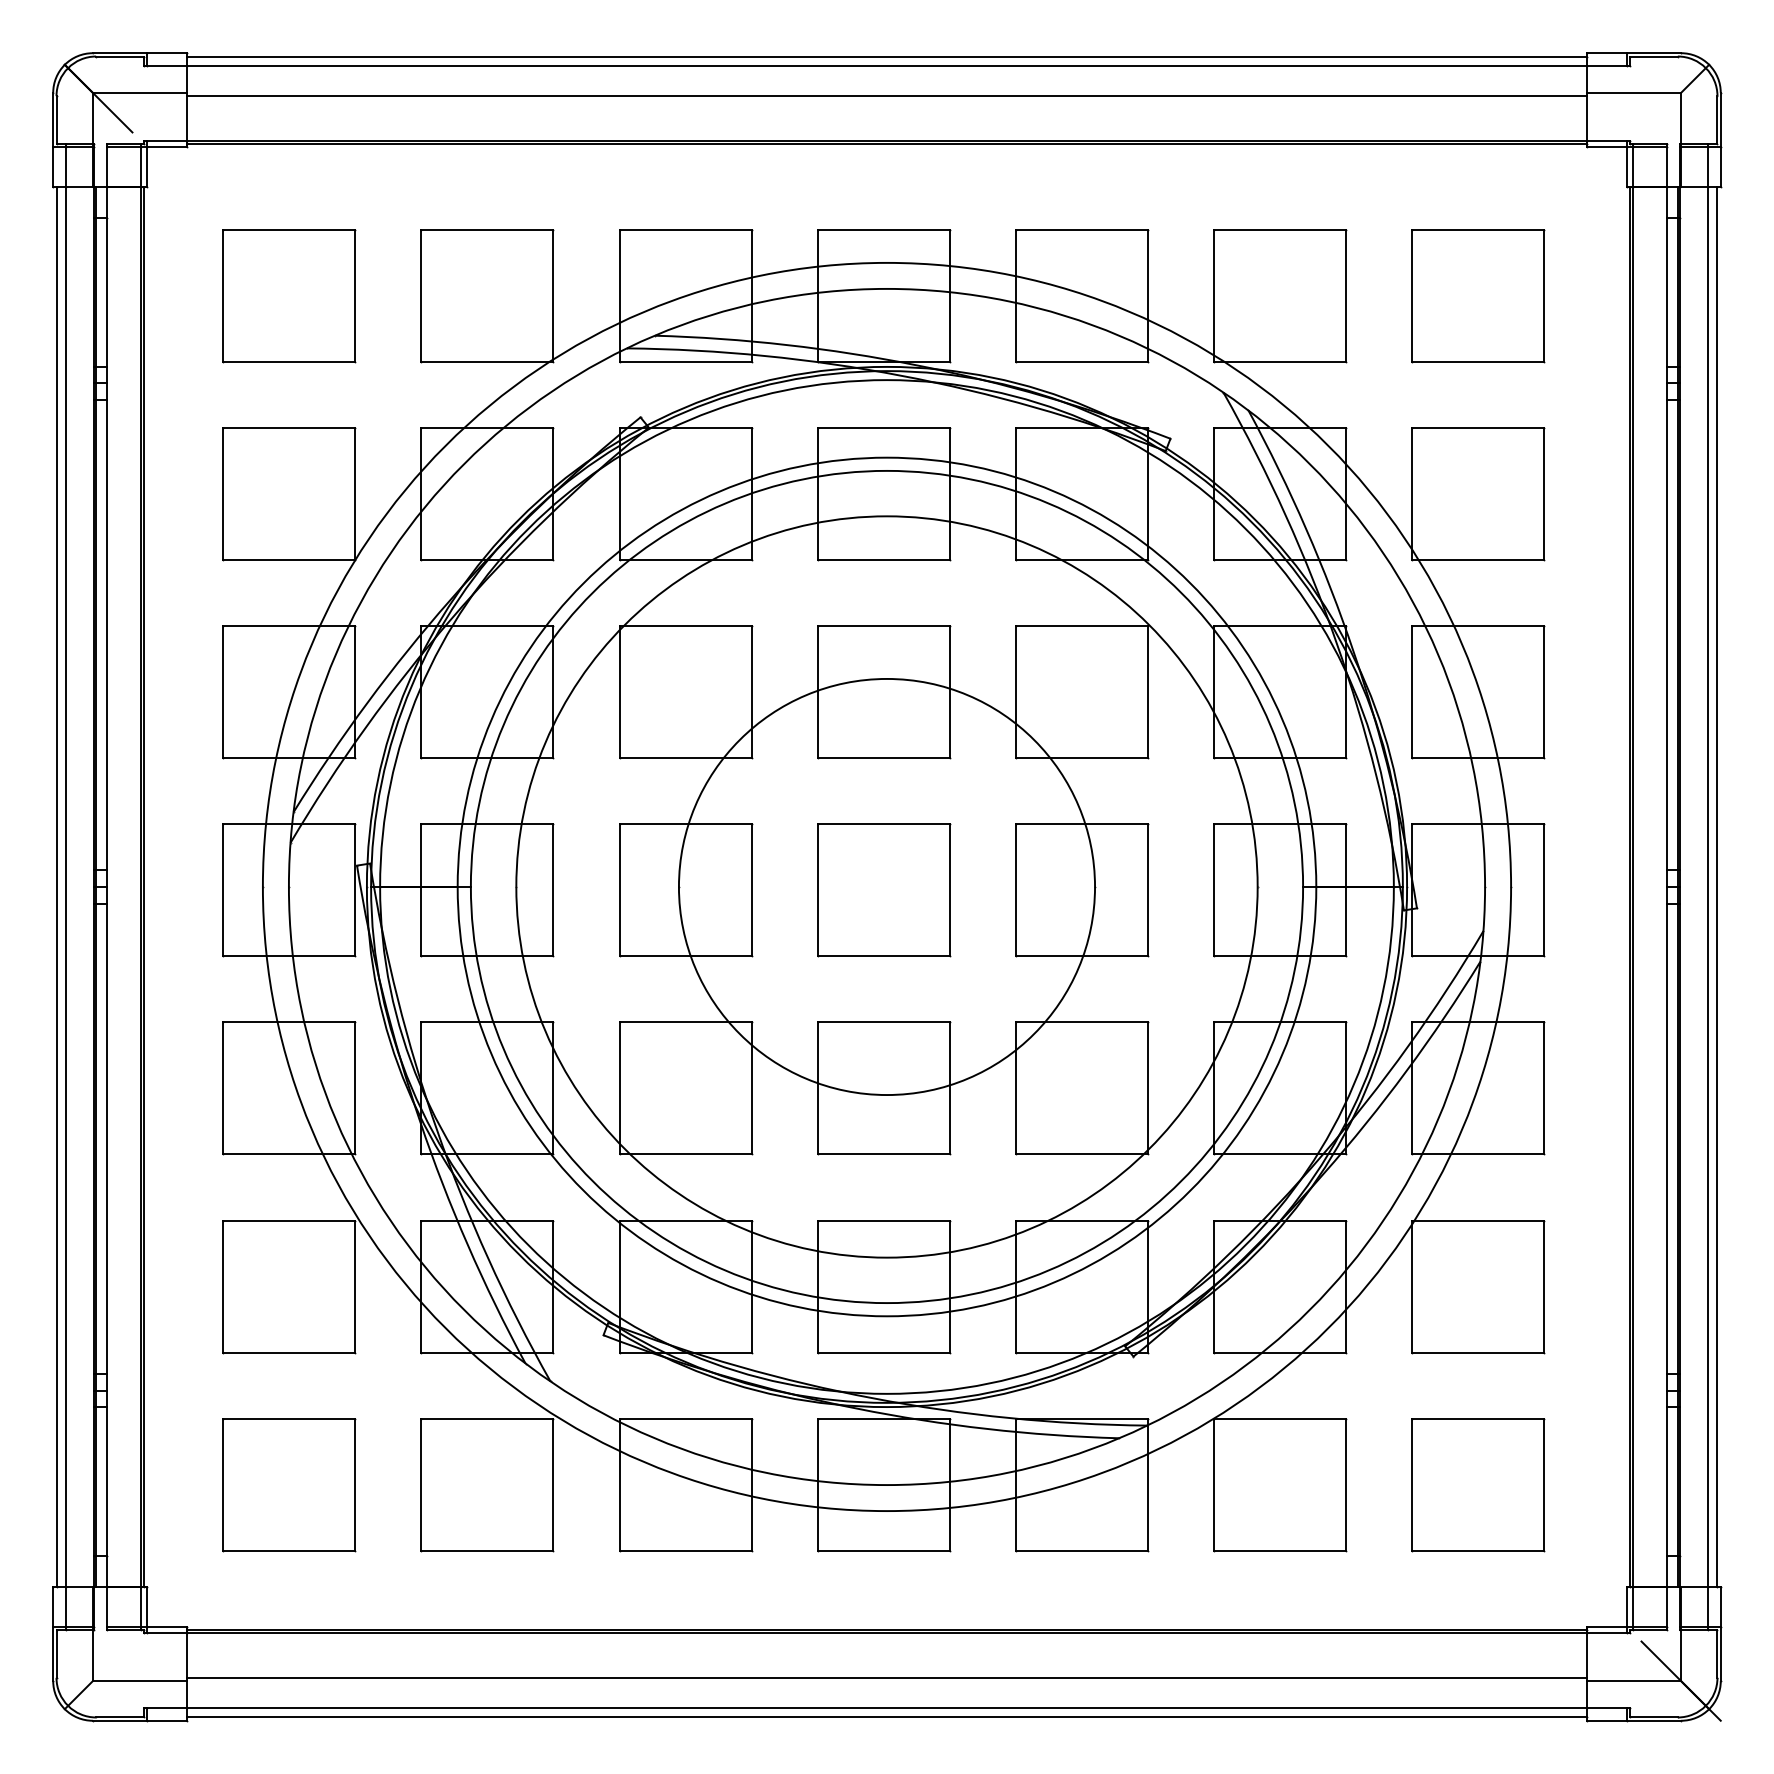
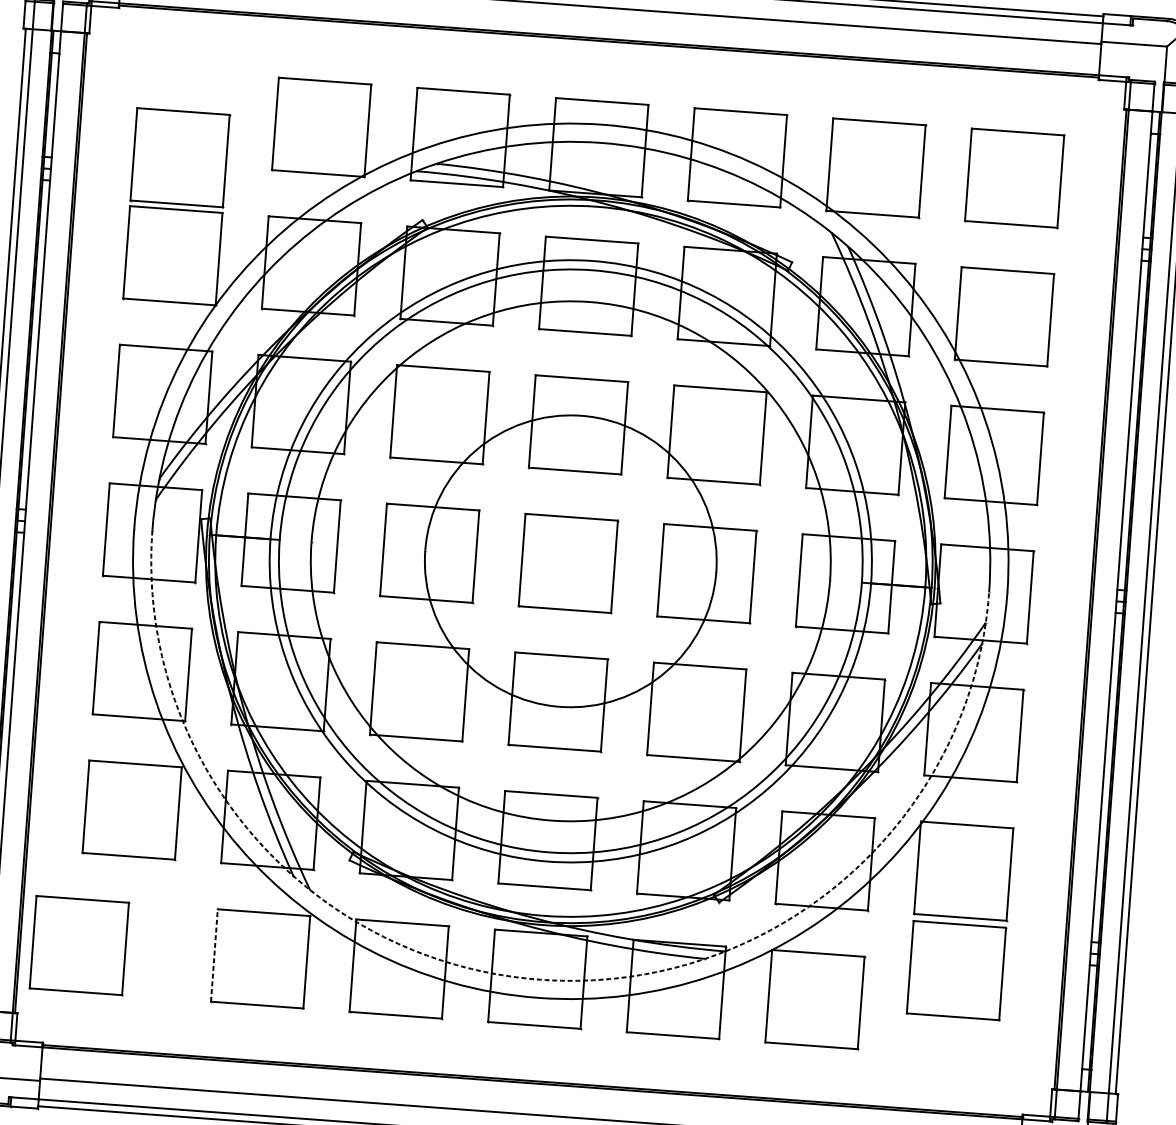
part: (289, 296) -> (180, 158), moved
line: (421, 1484) -> (214, 955), solid -> dashed
part: (289, 1485) -> (79, 946), moved
arc: (887, 1485) -> (540, 980), solid -> dashed
part: (1478, 1485) -> (956, 971), moved

